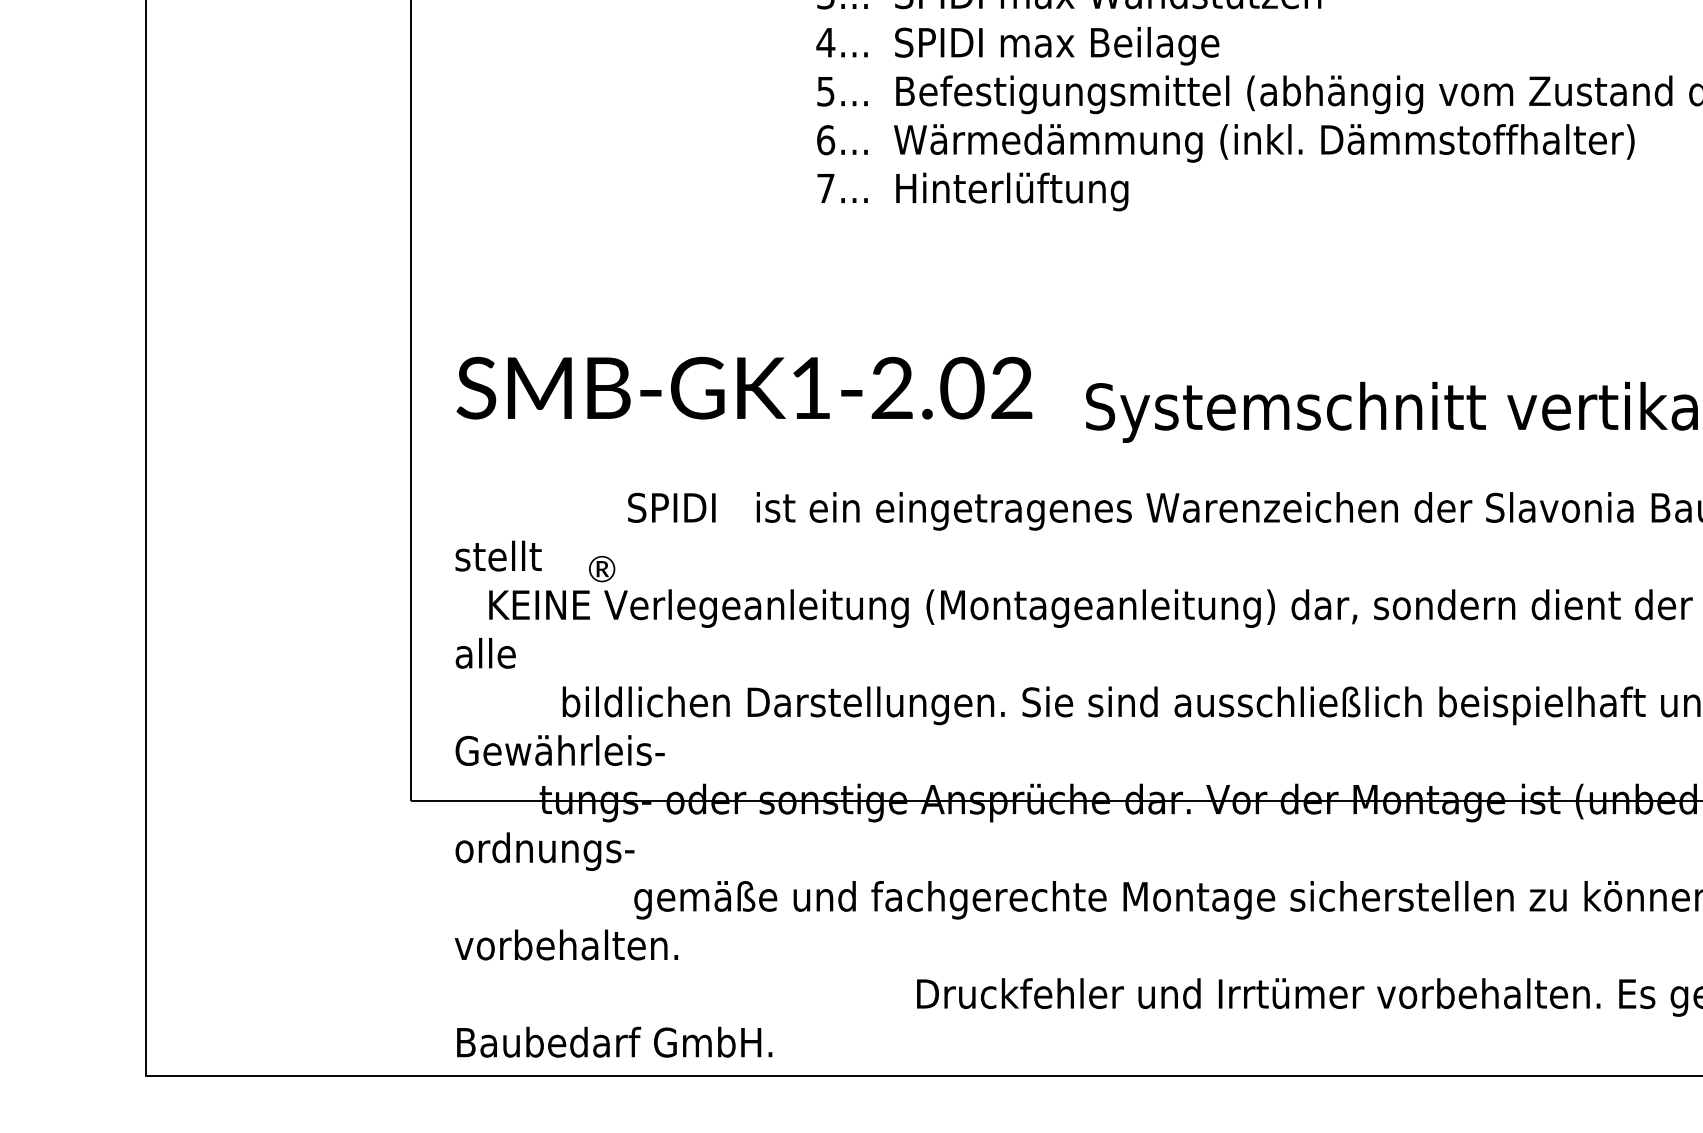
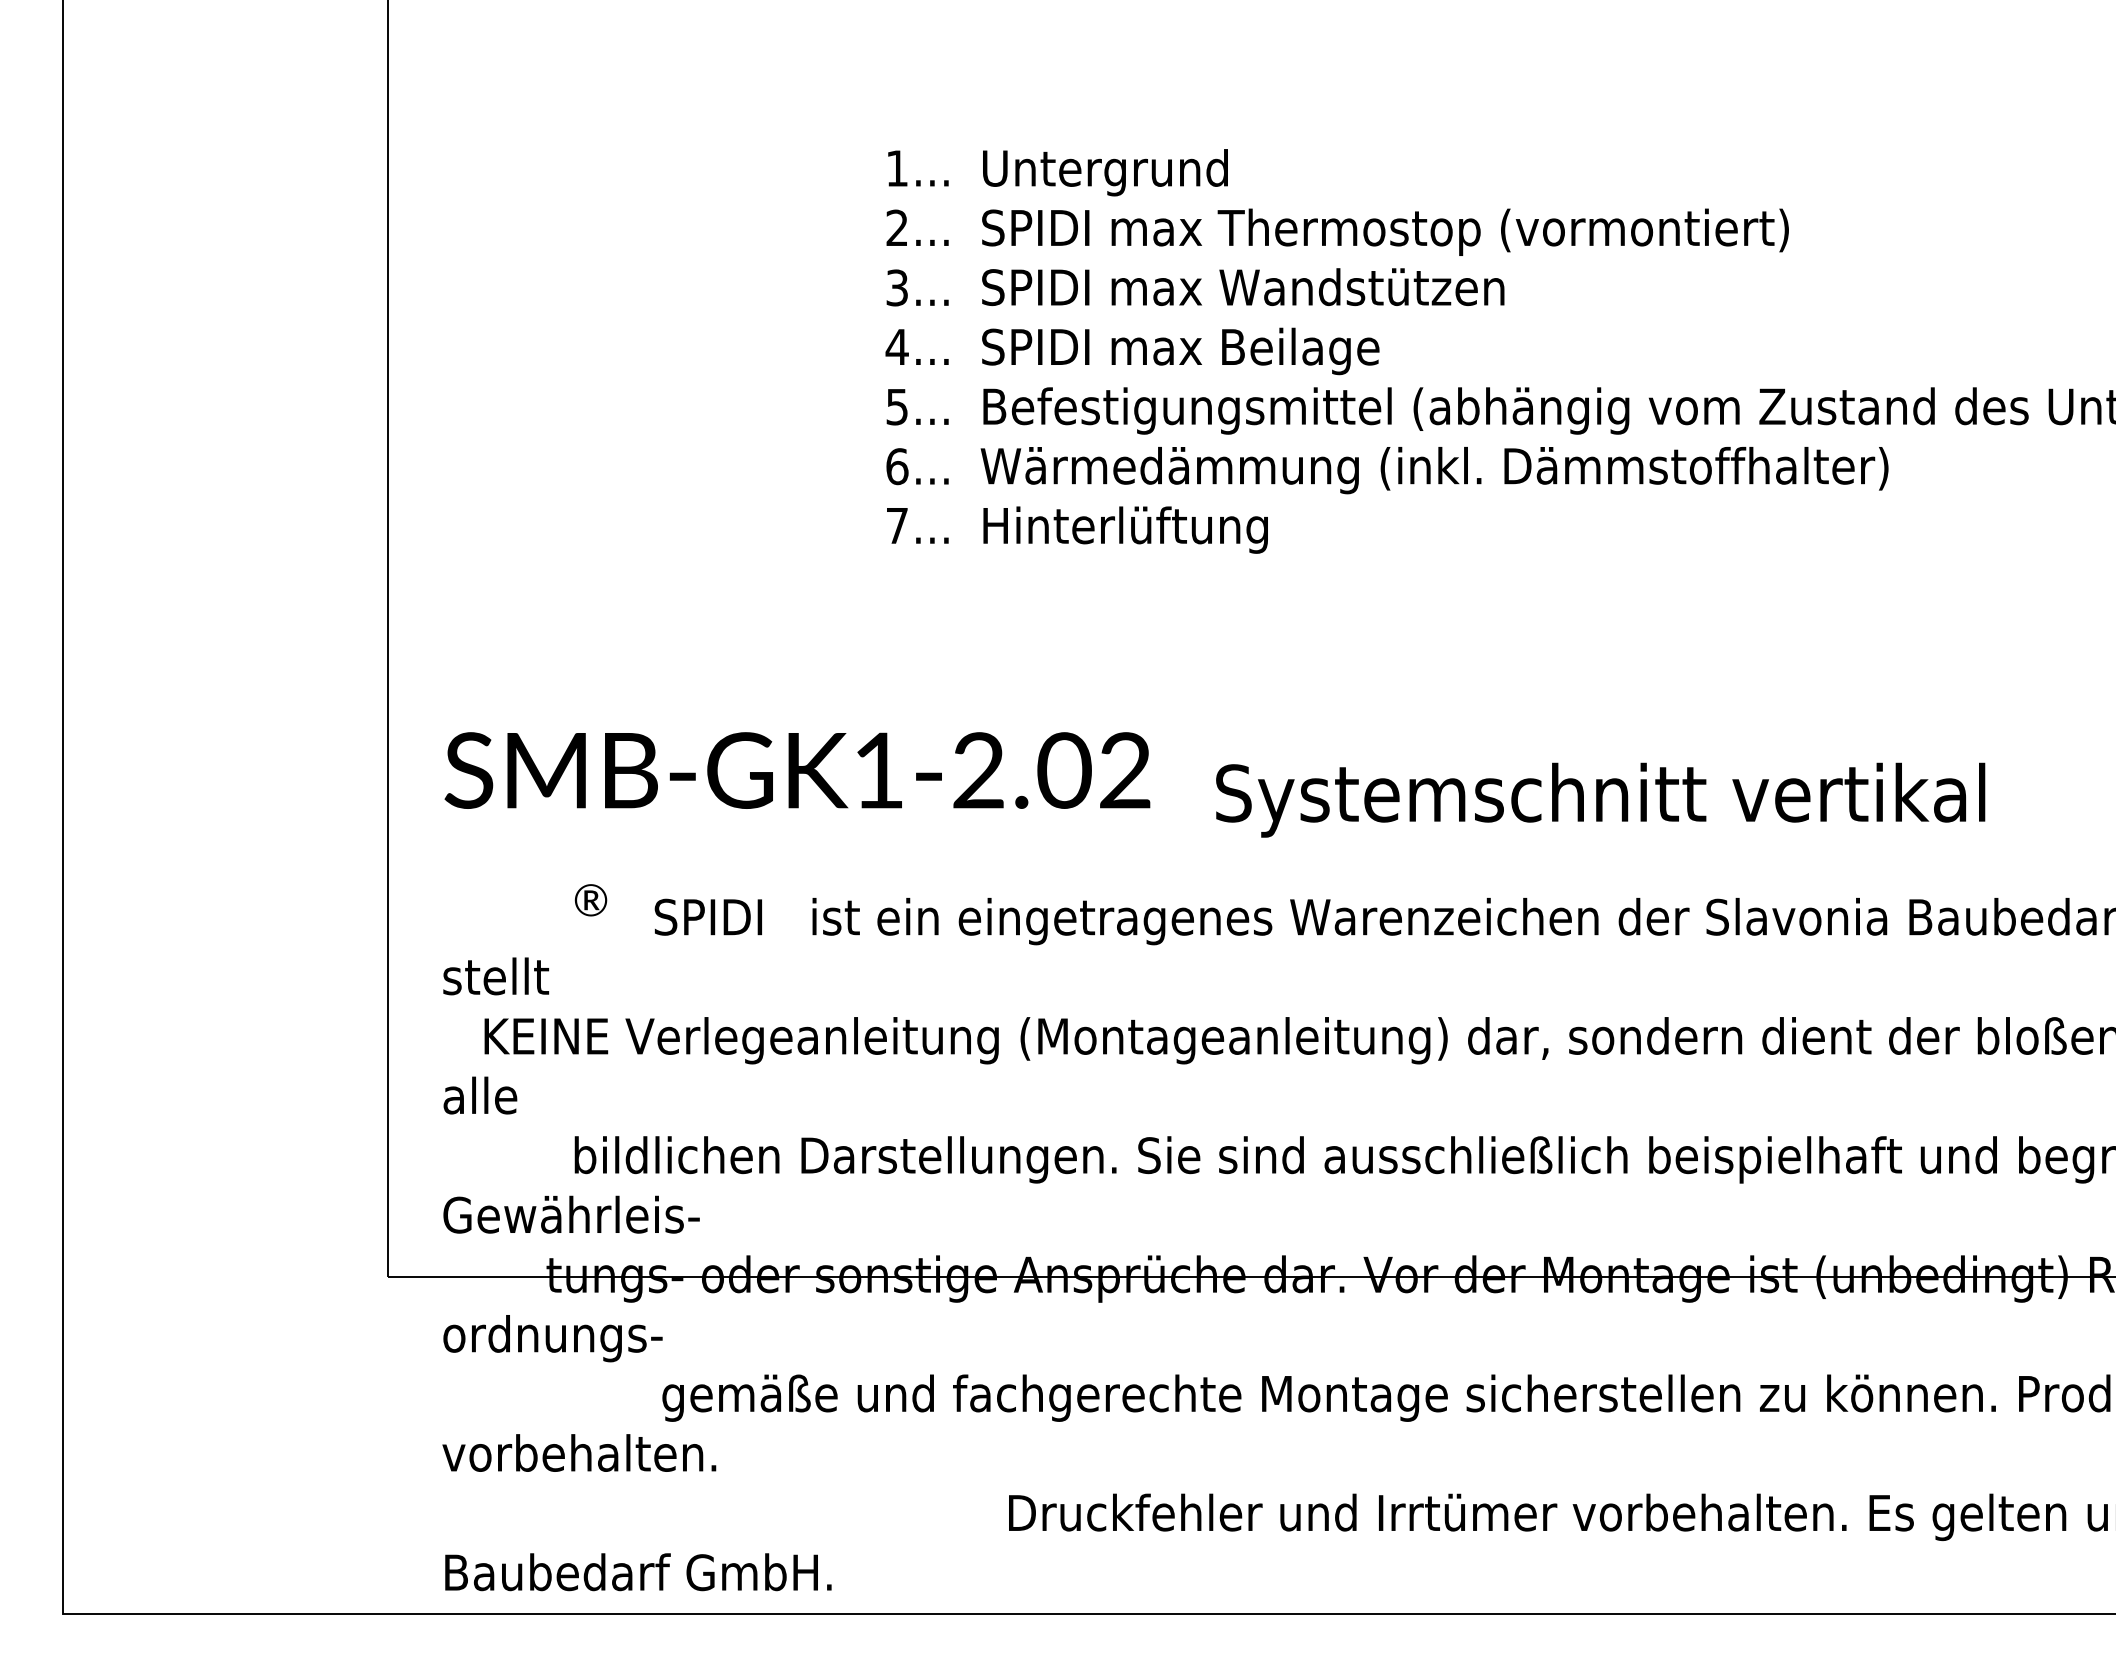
text: (601, 569) -> (590, 900), moved

